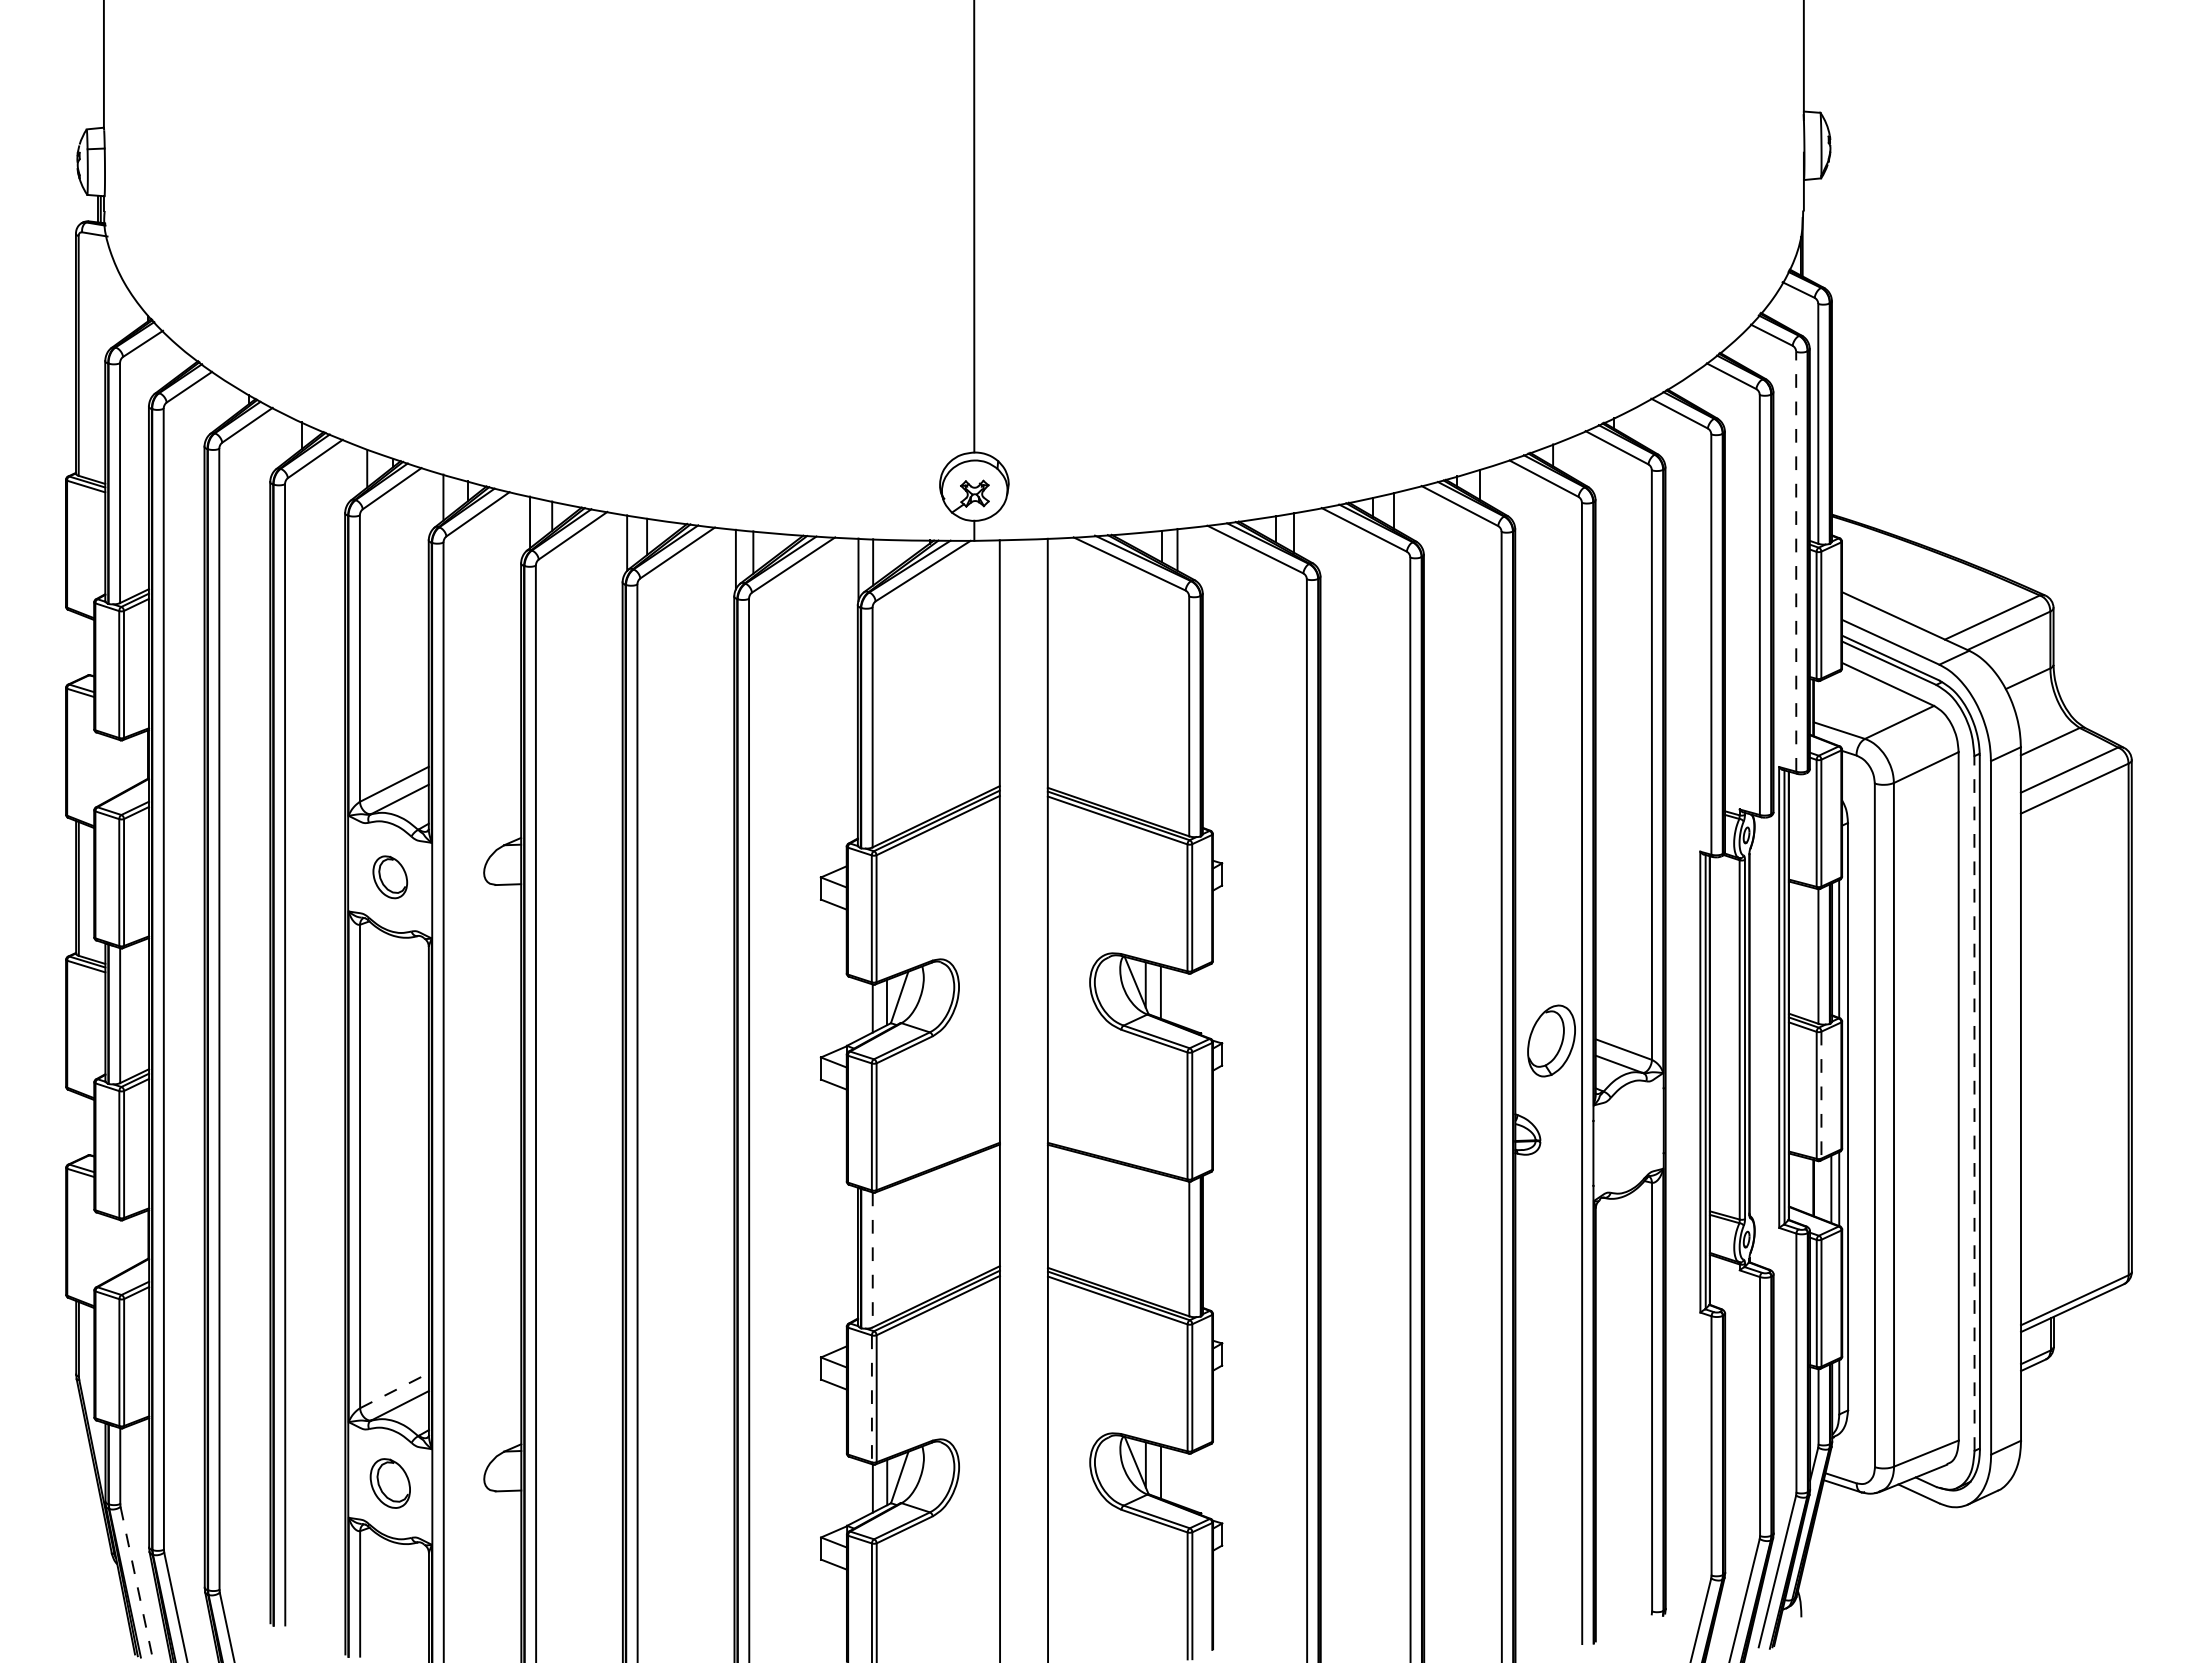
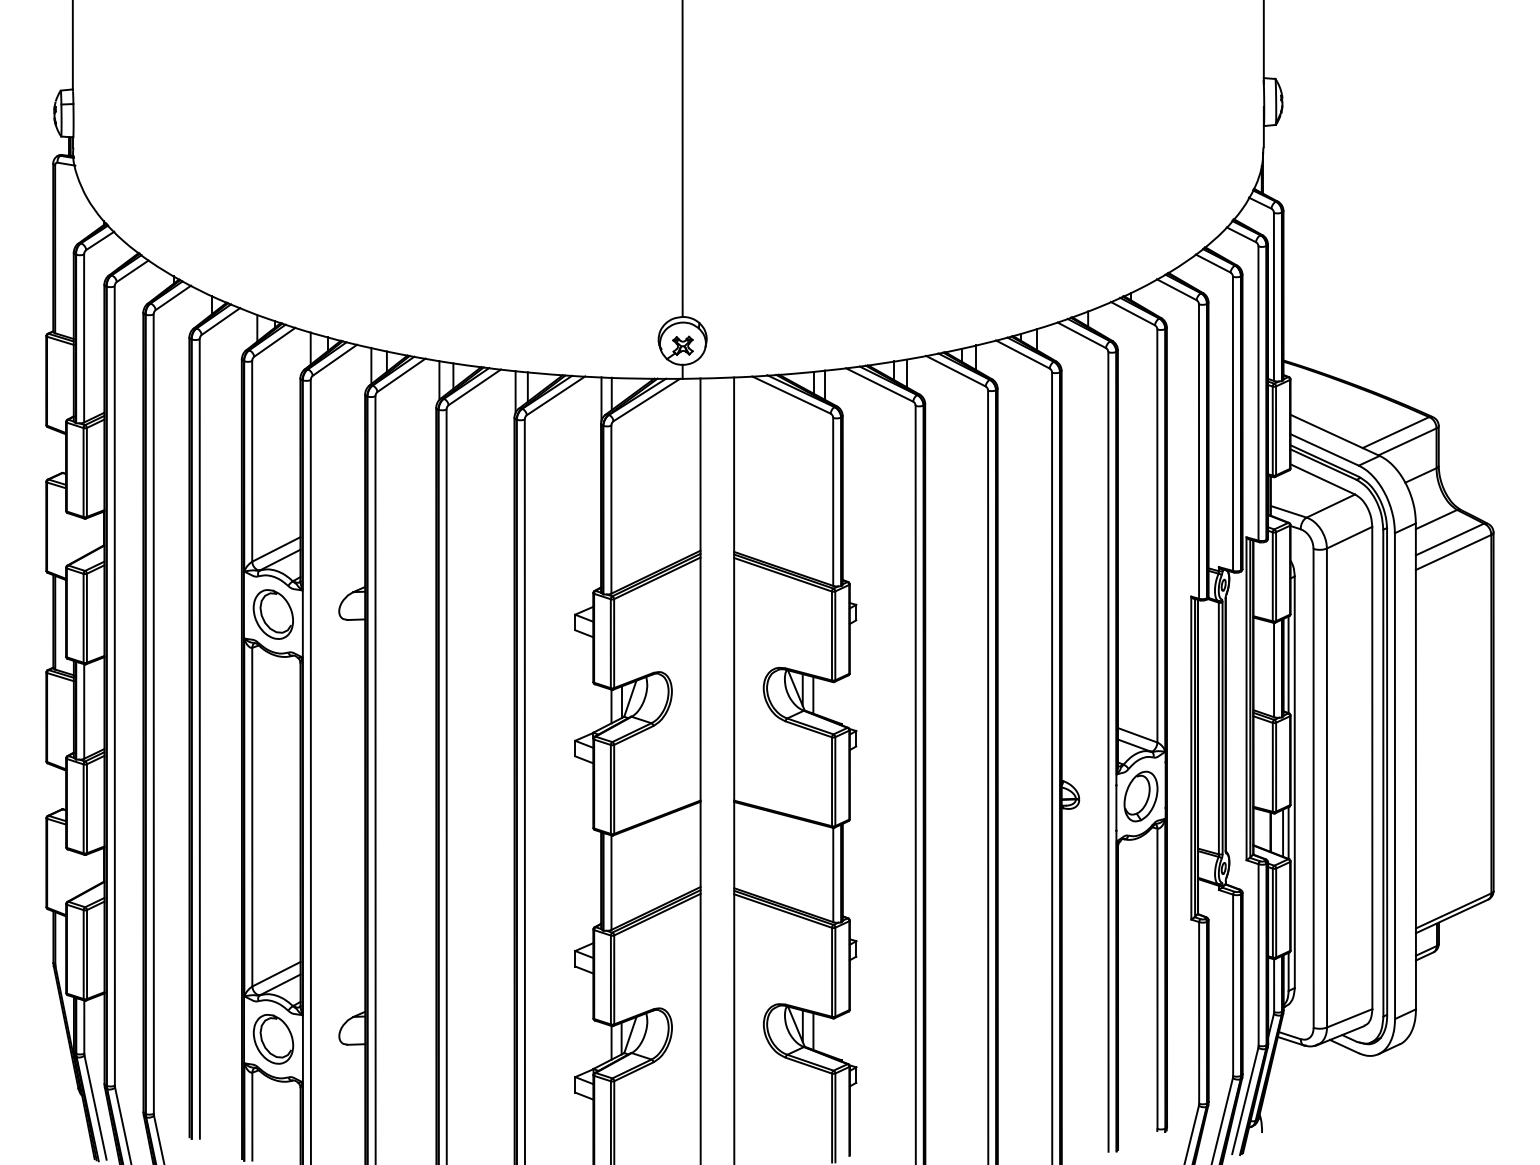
line: (1796, 561) -> (1258, 393), dashed -> solid
part: (390, 877) -> (273, 614), size x1.67
part: (1551, 1040) -> (1140, 796), moved
line: (1821, 1095) -> (1276, 767), dashed -> solid
line: (1974, 1103) -> (1383, 773), dashed -> solid
line: (872, 1260) -> (611, 883), dashed -> solid
line: (394, 1390) -> (276, 974), dashed -> solid
line: (871, 1399) -> (610, 980), dashed -> solid
part: (390, 1483) -> (273, 1039), size x1.43
line: (136, 1581) -> (95, 1107), dashed -> solid

